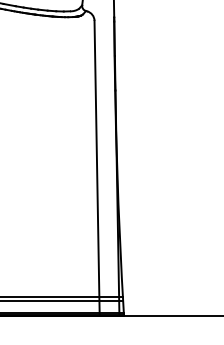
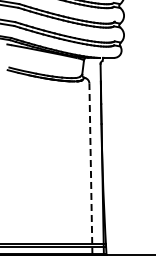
line: (96, 168) -> (90, 169), solid -> dashed

